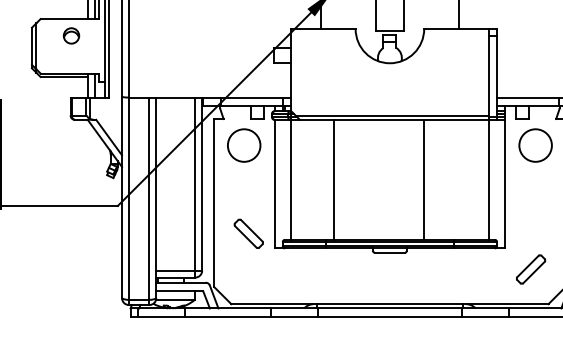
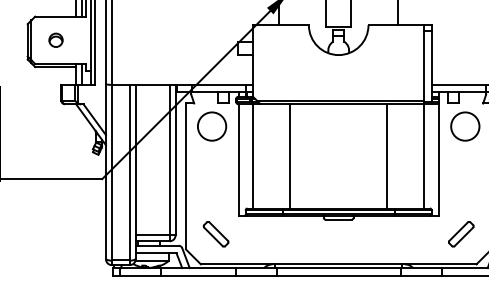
part: (70, 34) -> (55, 39), moved
line: (424, 180) -> (387, 156), moved
part: (248, 234) -> (215, 234), moved

